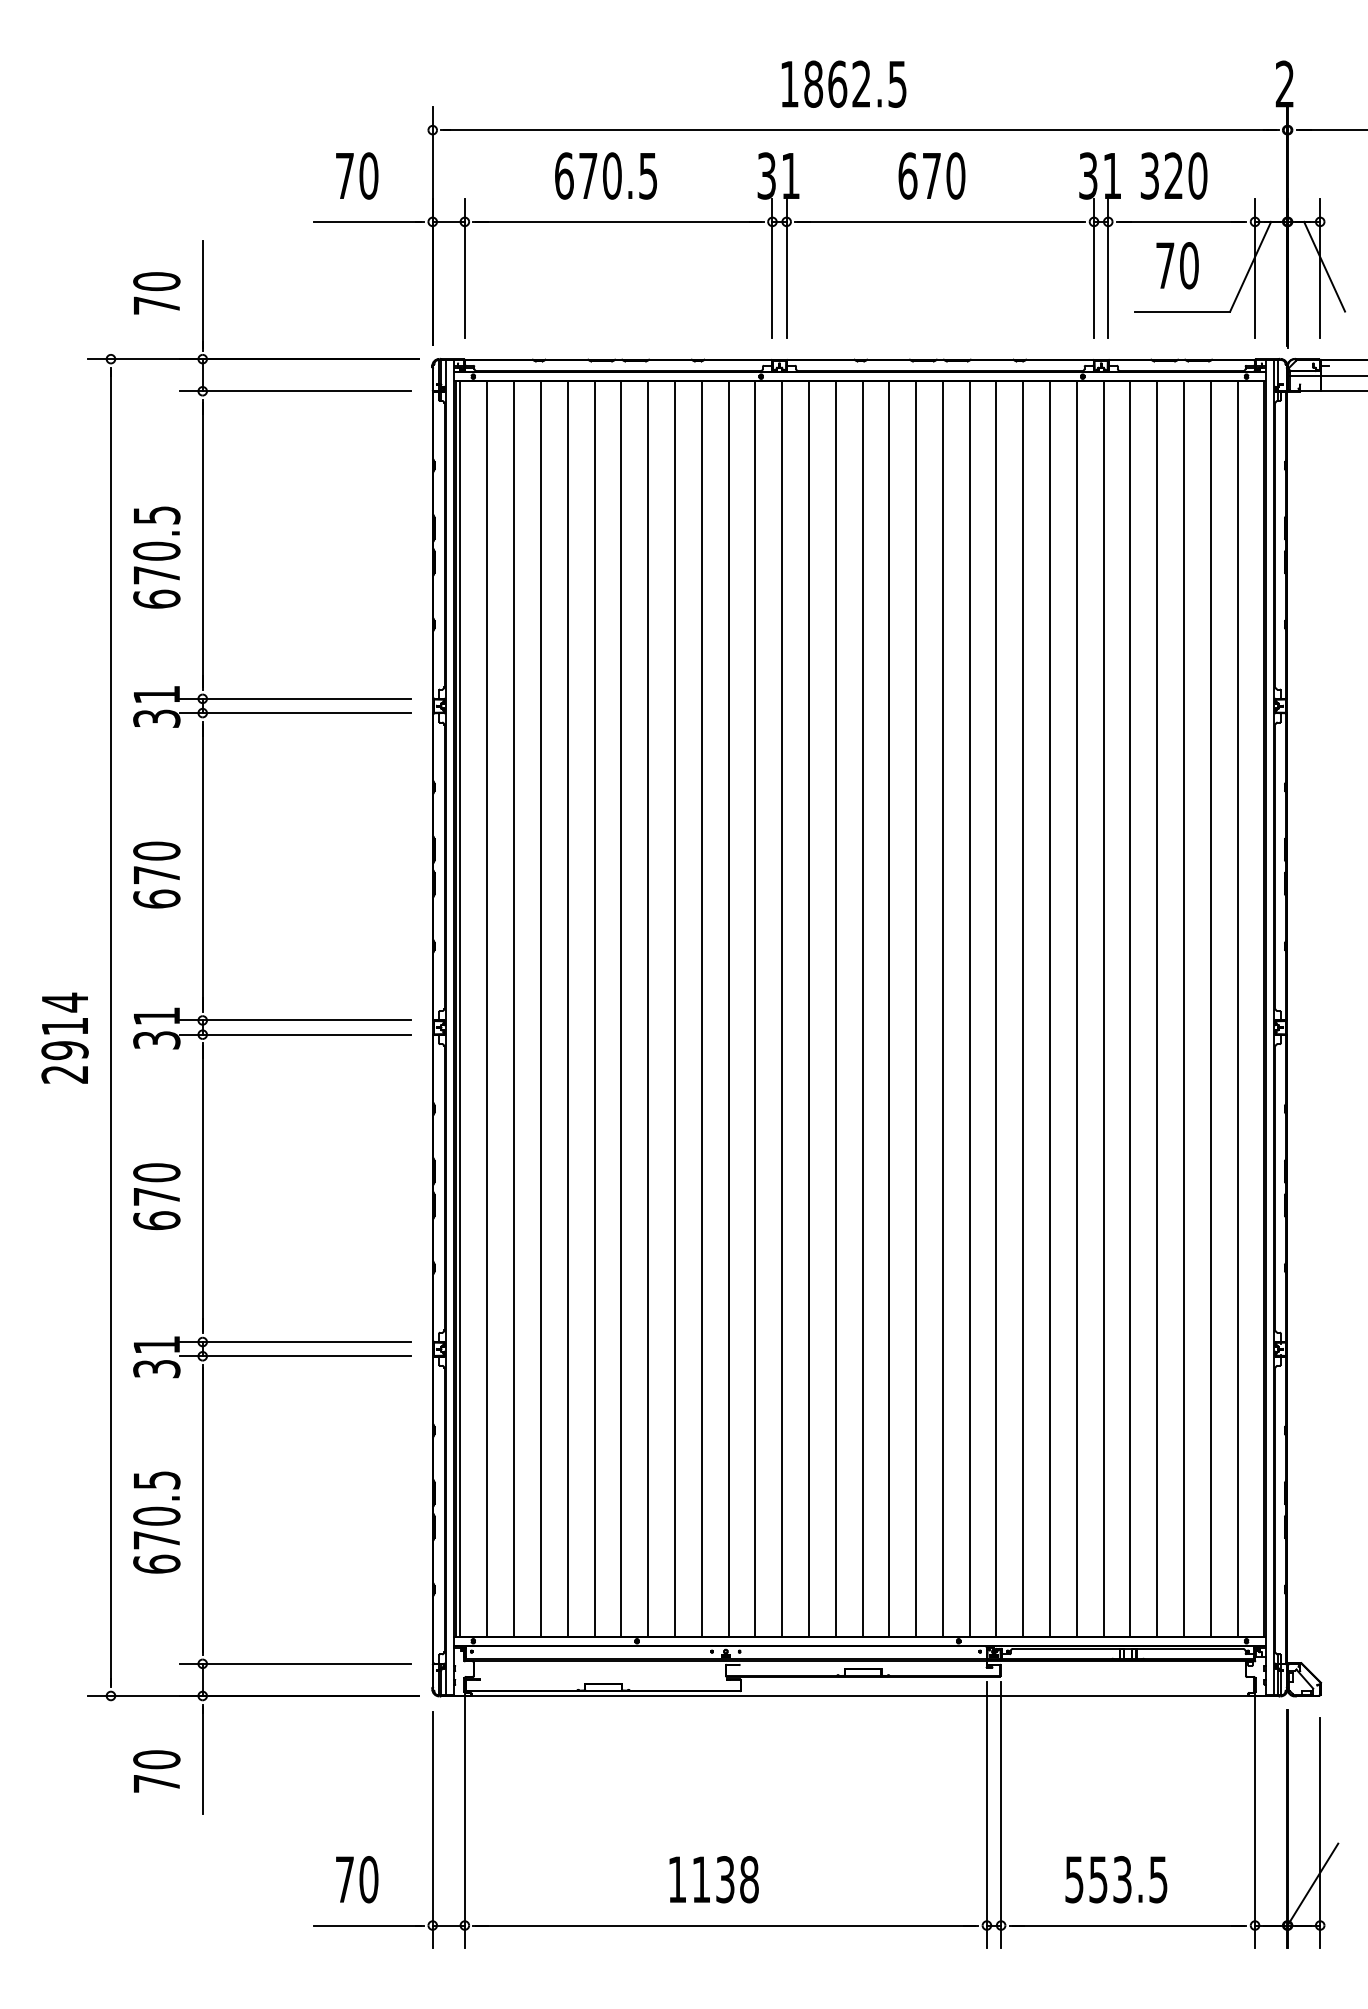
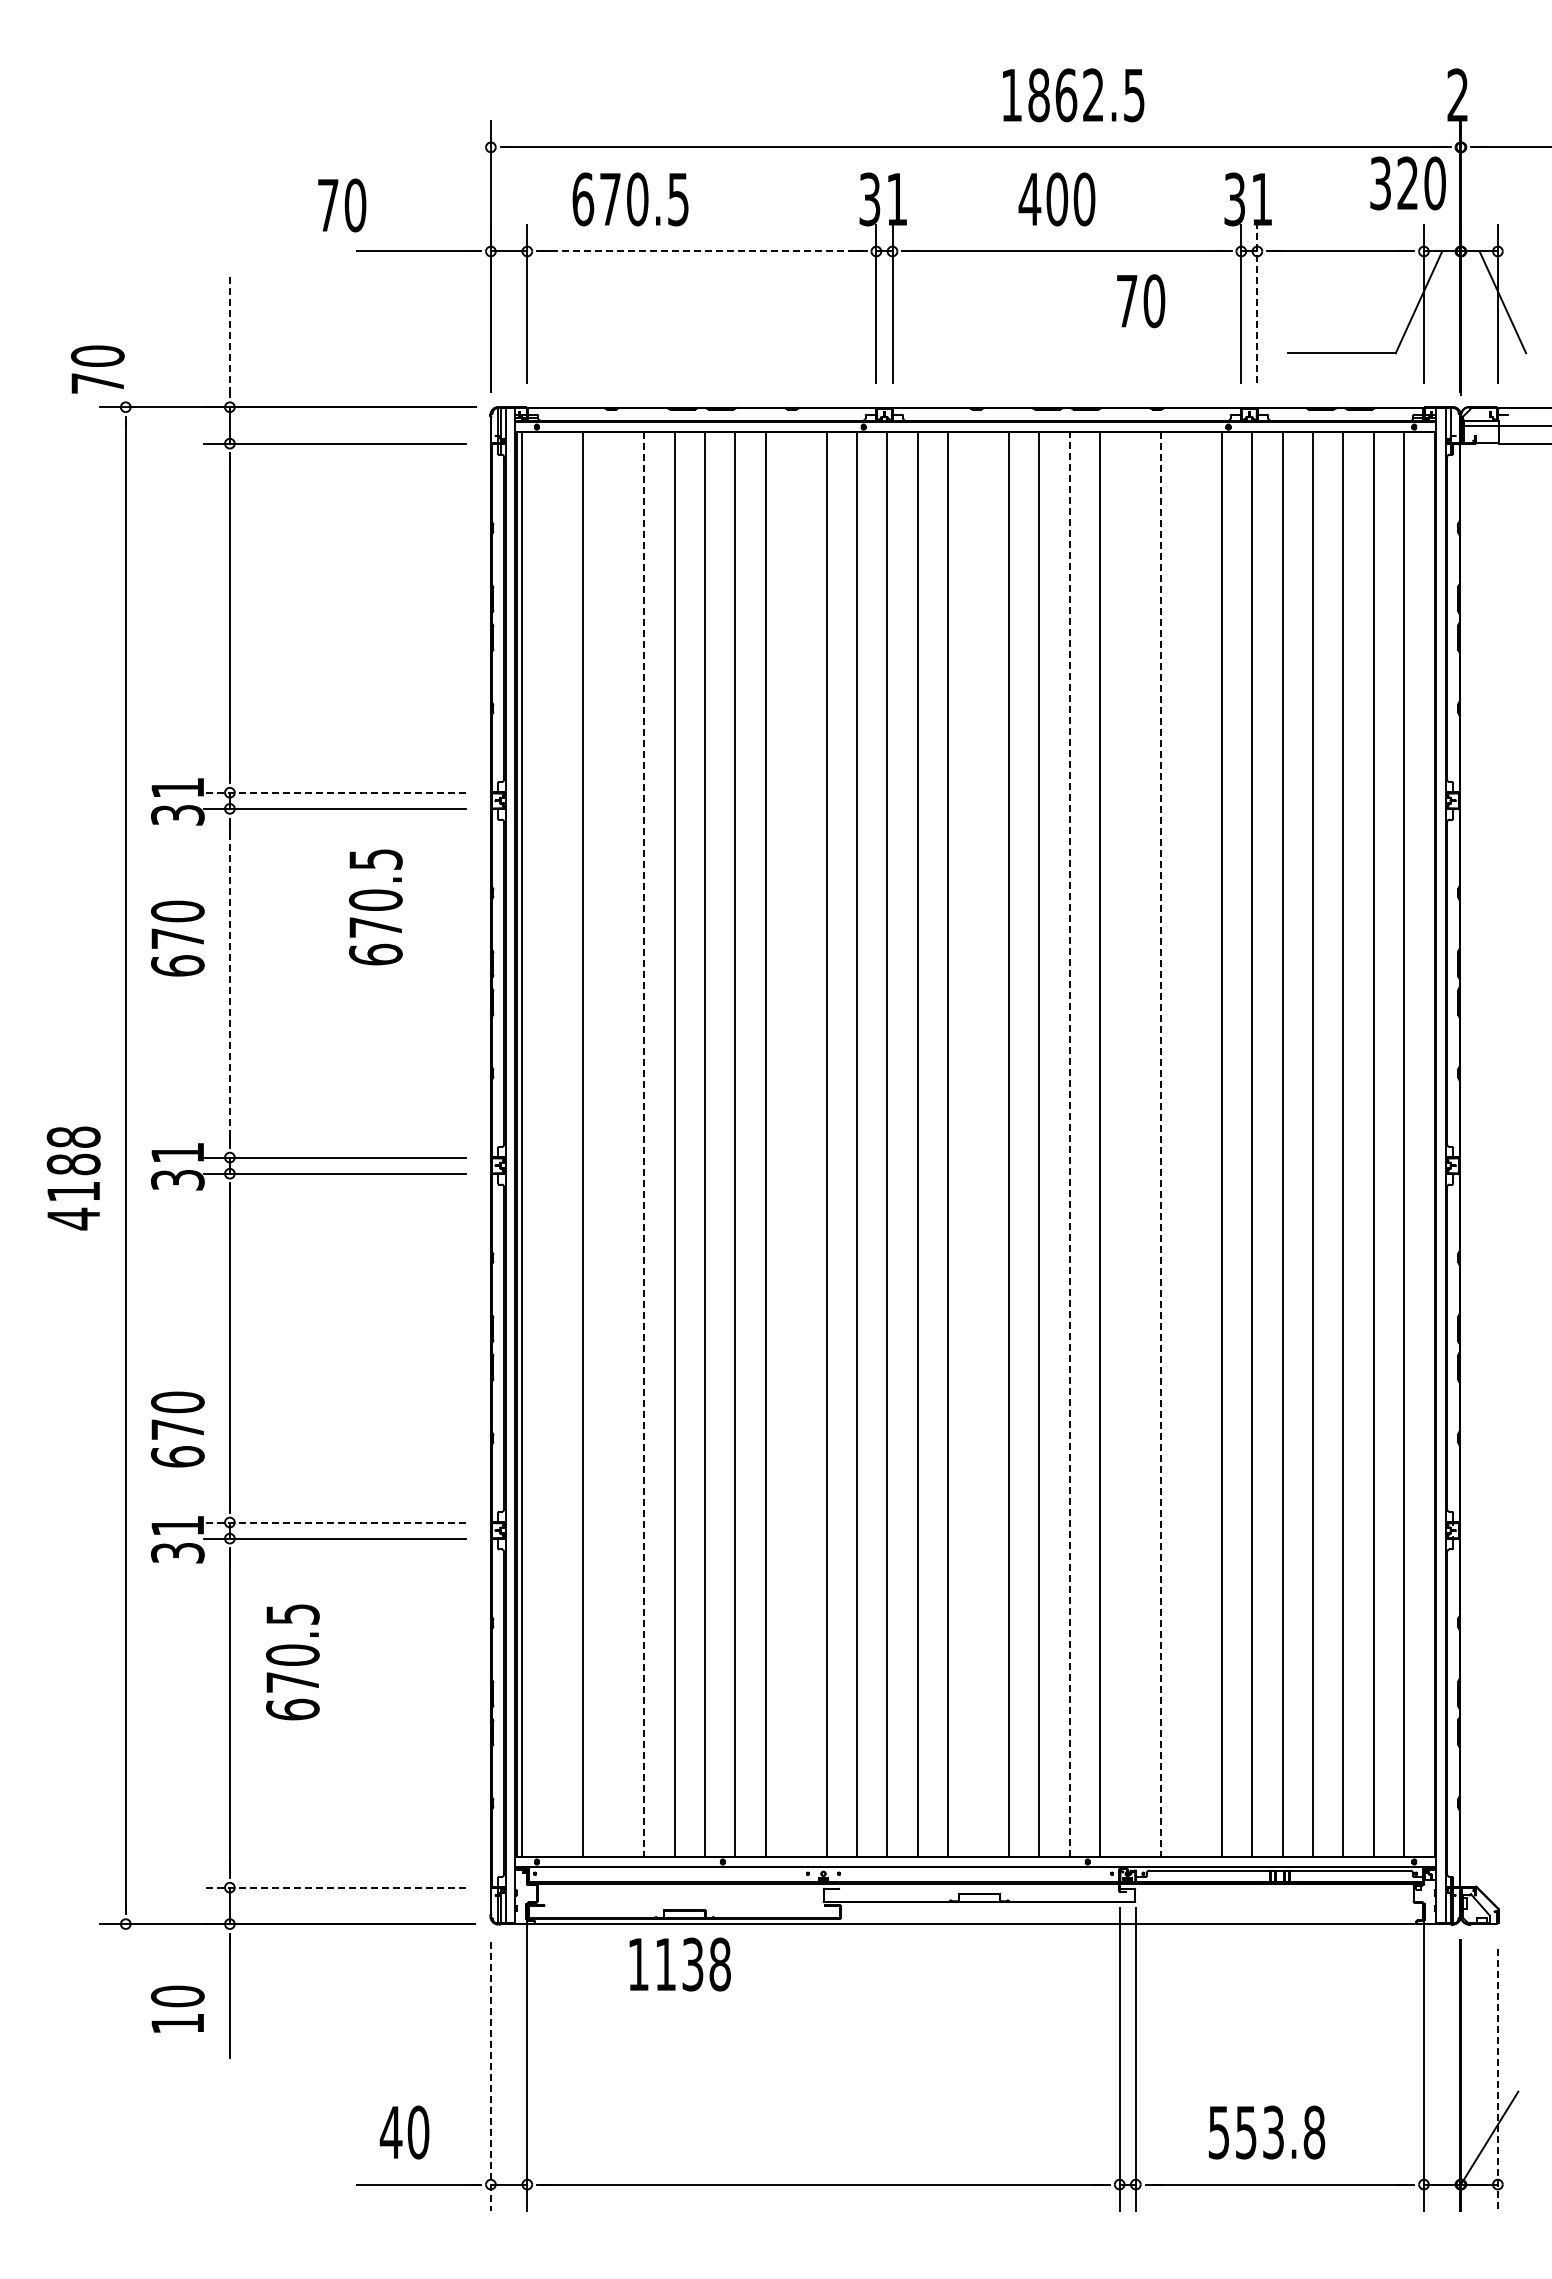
text: (843, 84) -> (1073, 95), moved
text: (357, 176) -> (342, 205), moved
text: (606, 176) -> (630, 199), moved
text: (919, 176) -> (1043, 199), 670 -> 400
text: (1173, 176) -> (1407, 183), moved
line: (619, 221) -> (702, 251), solid -> dashed
text: (1177, 265) -> (1141, 301), moved
line: (1108, 268) -> (1257, 304), solid -> dashed
text: (156, 293) -> (97, 369), moved
line: (202, 294) -> (229, 333), solid -> dashed
text: (156, 557) -> (375, 907), moved
line: (294, 698) -> (334, 792), solid -> dashed
line: (202, 867) -> (229, 983), solid -> dashed
text: (156, 874) -> (177, 938), moved
line: (487, 1008) -> (552, 1144), removed
line: (540, 1008) -> (613, 1144), removed
line: (702, 1008) -> (796, 1144), removed
line: (862, 1008) -> (978, 1144), removed
line: (942, 1008) -> (1069, 1144), solid -> dashed
line: (996, 1008) -> (1130, 1144), removed
line: (1050, 1008) -> (1191, 1144), removed
line: (568, 1009) -> (644, 1145), solid -> dashed
line: (1023, 1009) -> (1161, 1145), solid -> dashed
text: (64, 1038) -> (73, 1178), 2914 -> 4188
text: (156, 1196) -> (177, 1429), moved
line: (294, 1342) -> (334, 1522), solid -> dashed
text: (156, 1522) -> (292, 1662), moved
line: (294, 1663) -> (334, 1887), solid -> dashed
text: (156, 1783) -> (177, 2023), 70 -> 10
line: (432, 1830) -> (490, 2076), solid -> dashed
line: (1319, 1832) -> (1497, 2079), solid -> dashed
text: (344, 1879) -> (390, 2132), 70 -> 40
text: (713, 1879) -> (679, 1964), moved
text: (1158, 1879) -> (1314, 2132), 553.5 -> 553.8

